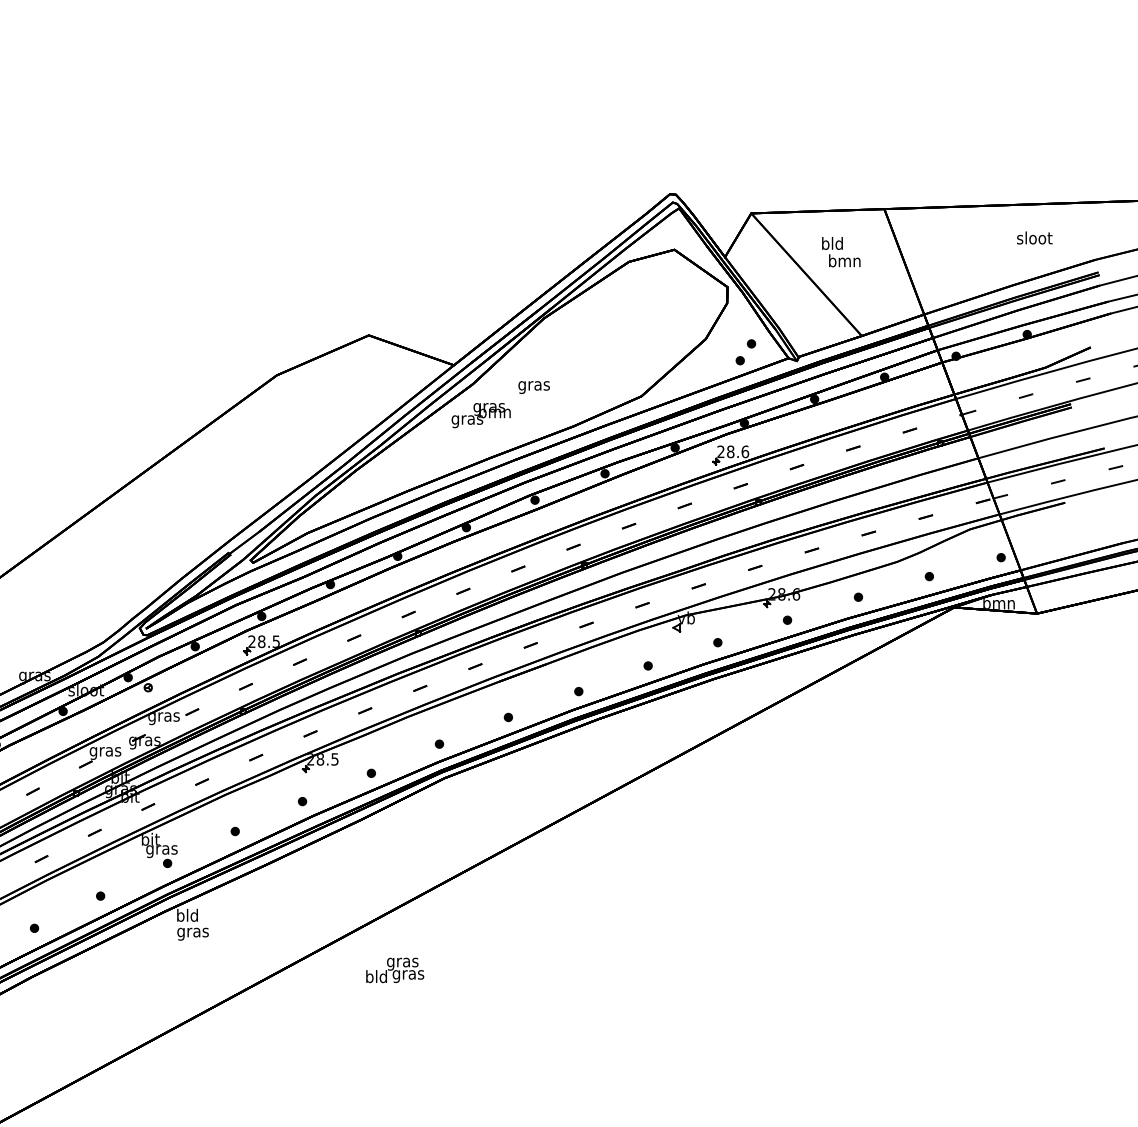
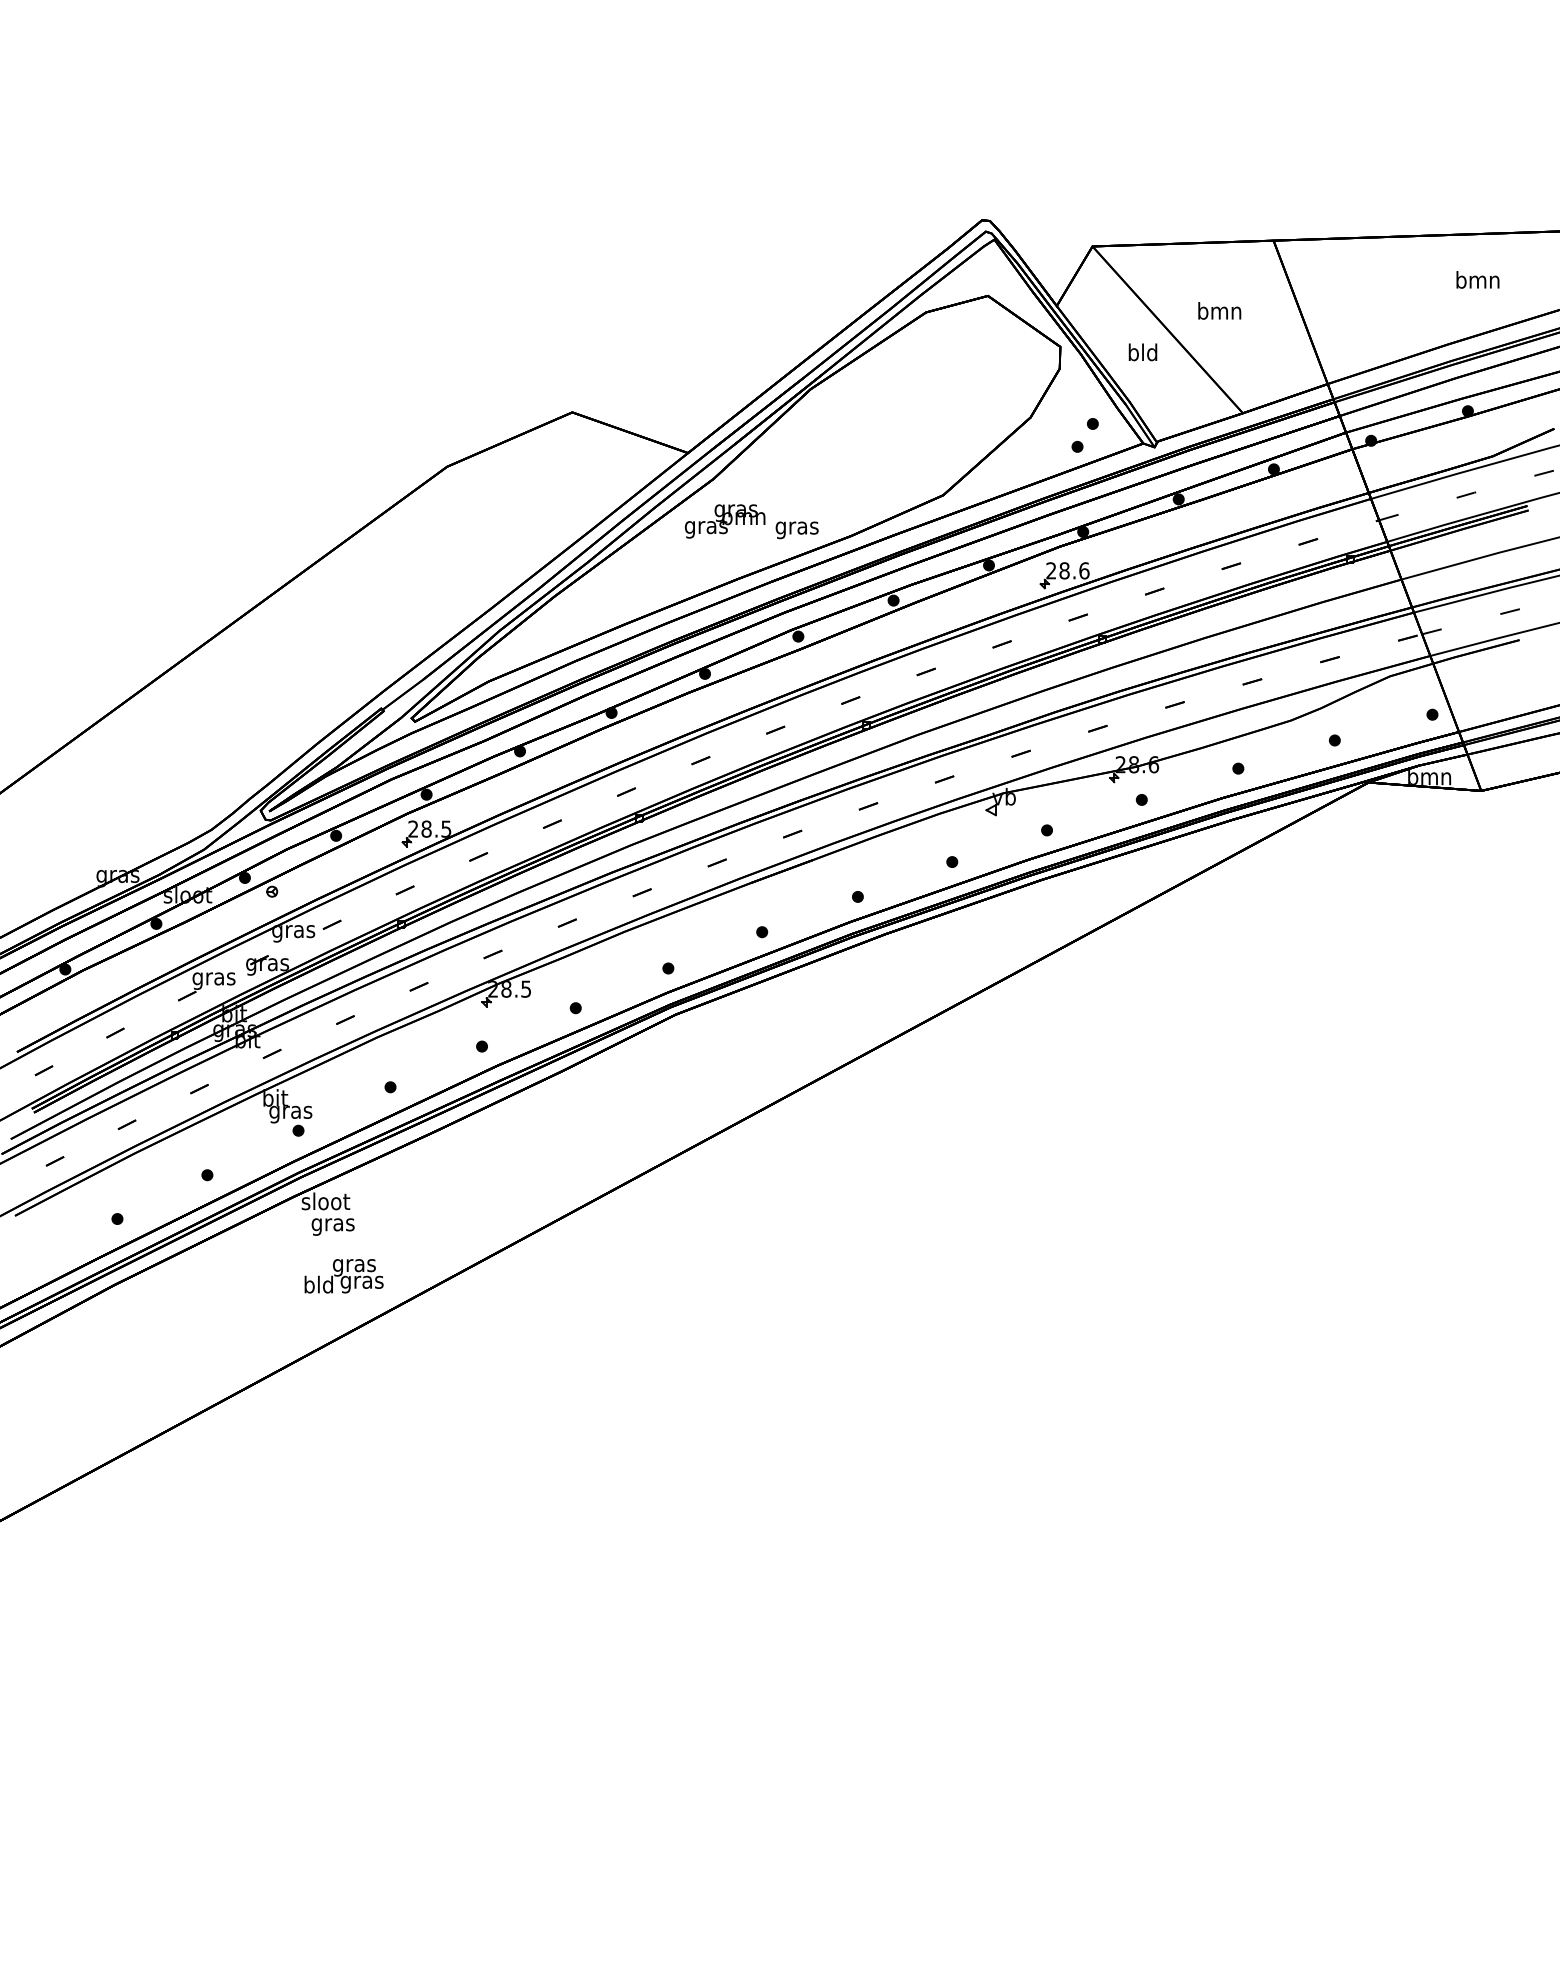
text: (1035, 237) -> (1478, 279), sloot -> bmn
text: (832, 243) -> (1142, 352), moved
text: (533, 387) -> (796, 530), moved
text: (187, 915) -> (325, 1201), bld -> sloot
text: (394, 970) -> (343, 1276), moved

